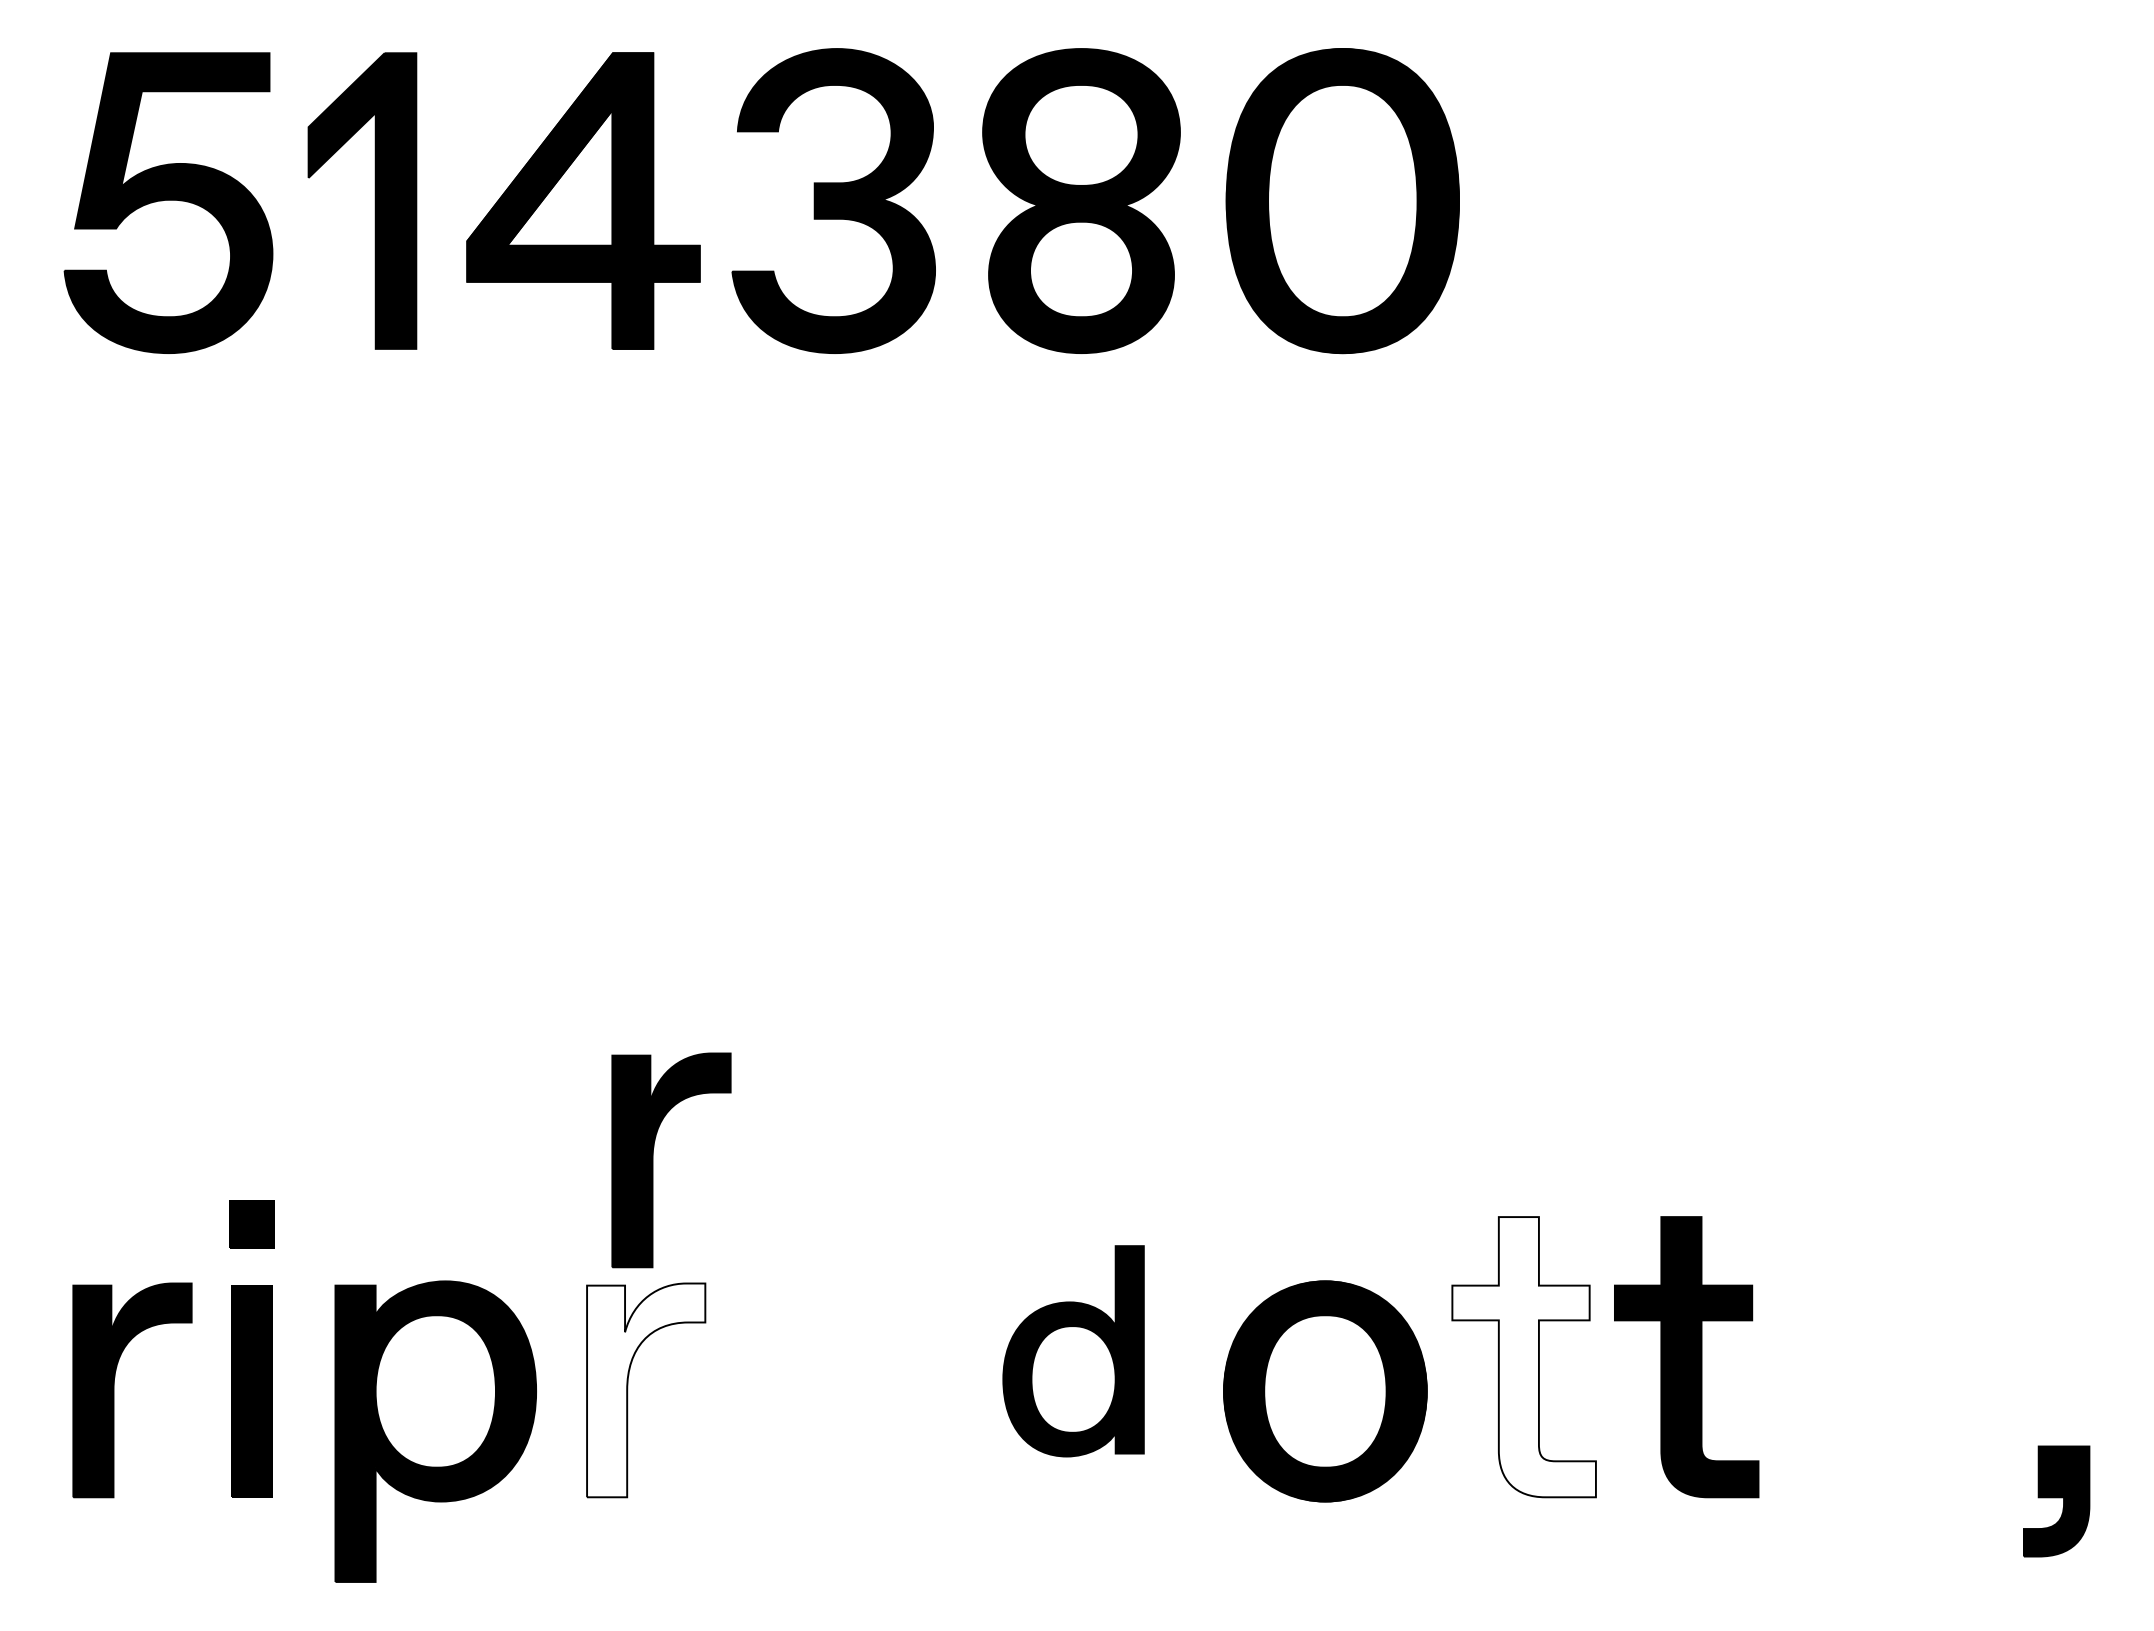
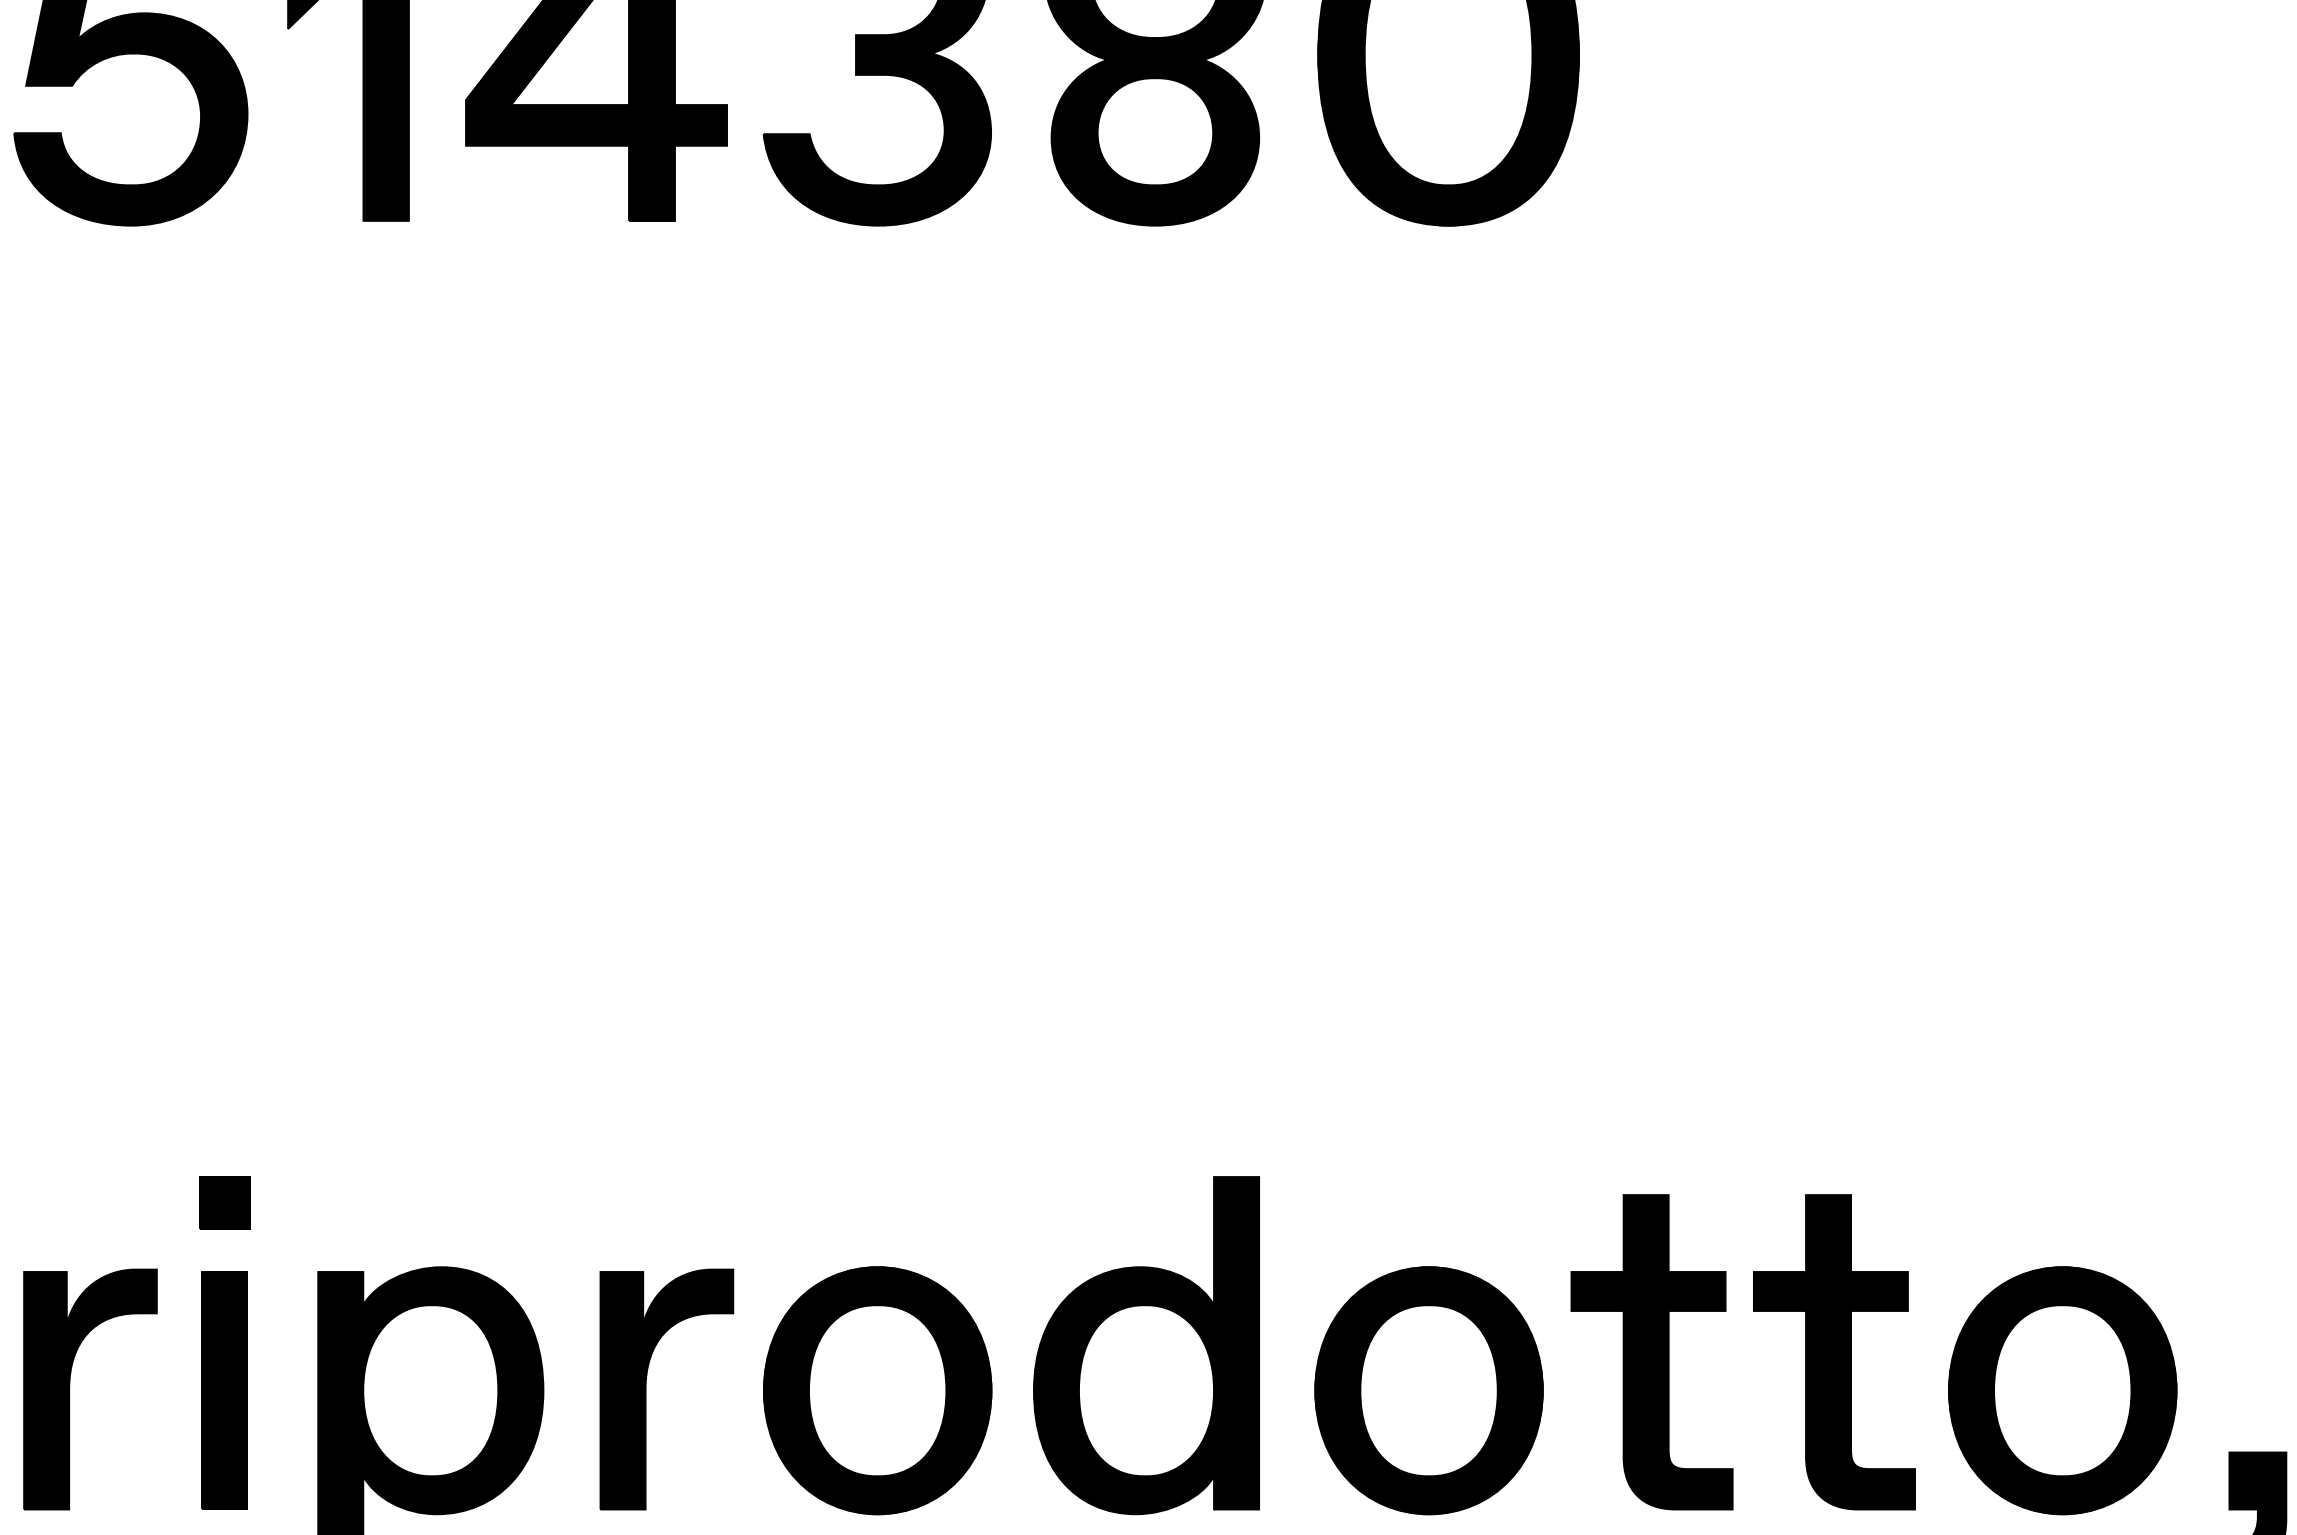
part: (653, 1160) -> (675, 1131), removed
part: (1073, 1351) -> (1146, 1345), size x1.43
fill: (1523, 1357) -> (1651, 1352), added
fill: (646, 1390) -> (667, 1389), added
part: (833, 1391) -> (877, 1390), added
part: (1889, 1391) -> (2062, 1390), added

